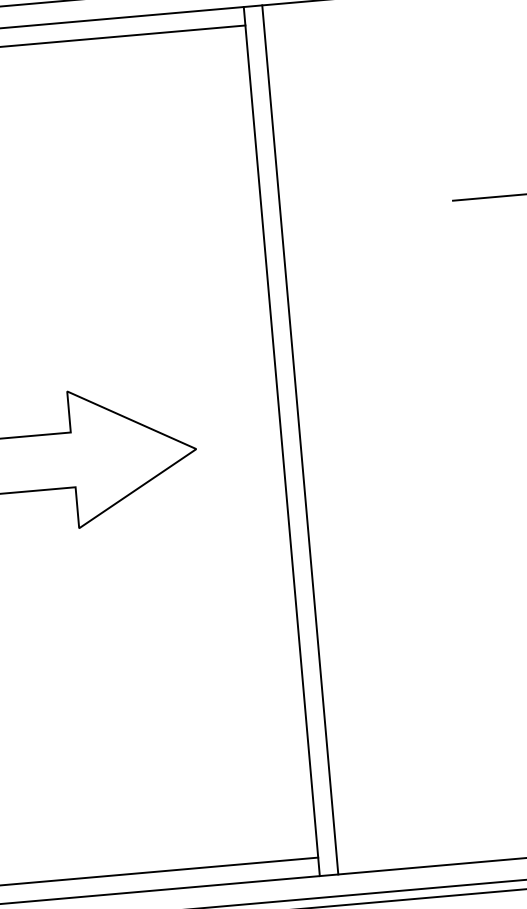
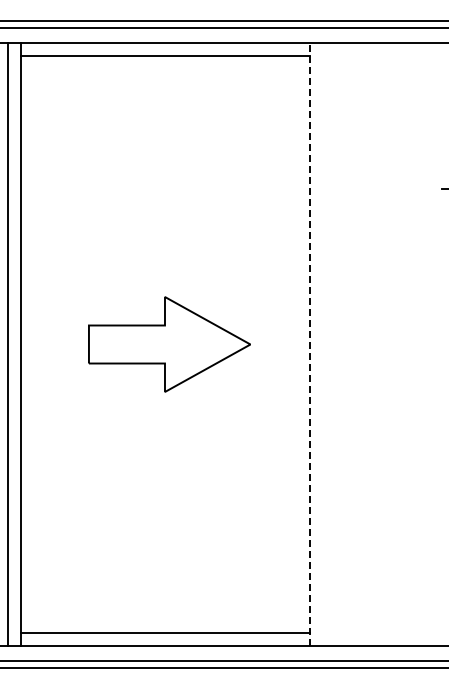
line: (300, 440) -> (322, 344), removed
line: (281, 441) -> (309, 344), solid -> dashed

